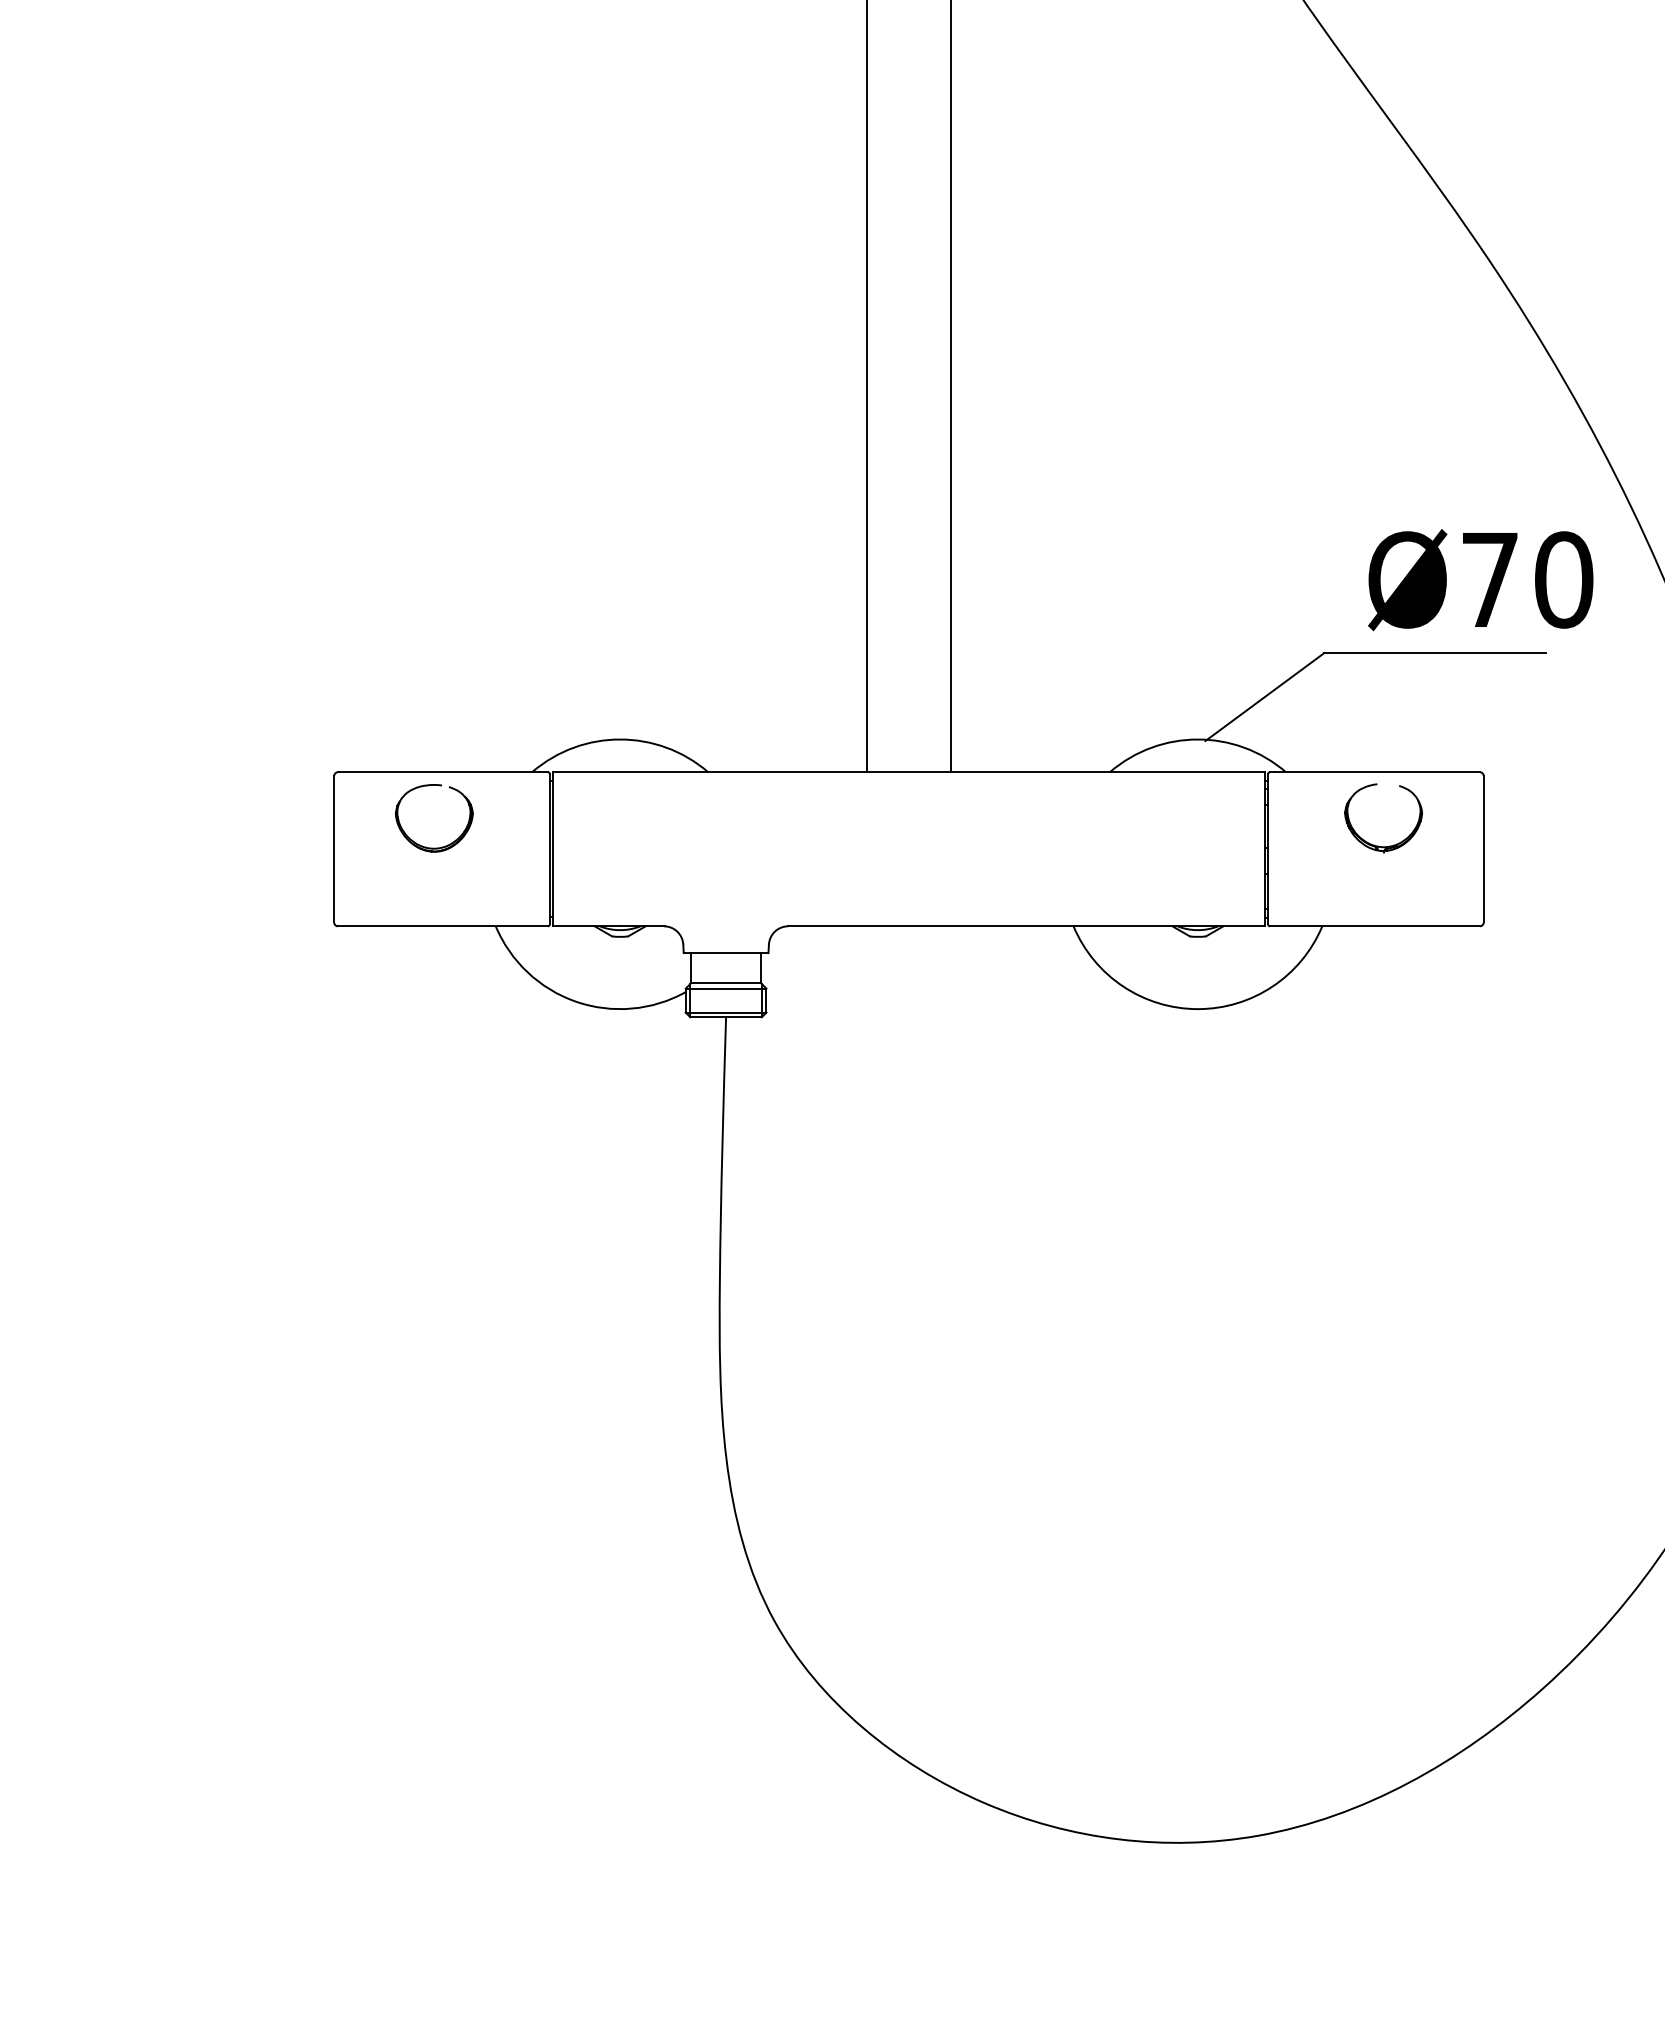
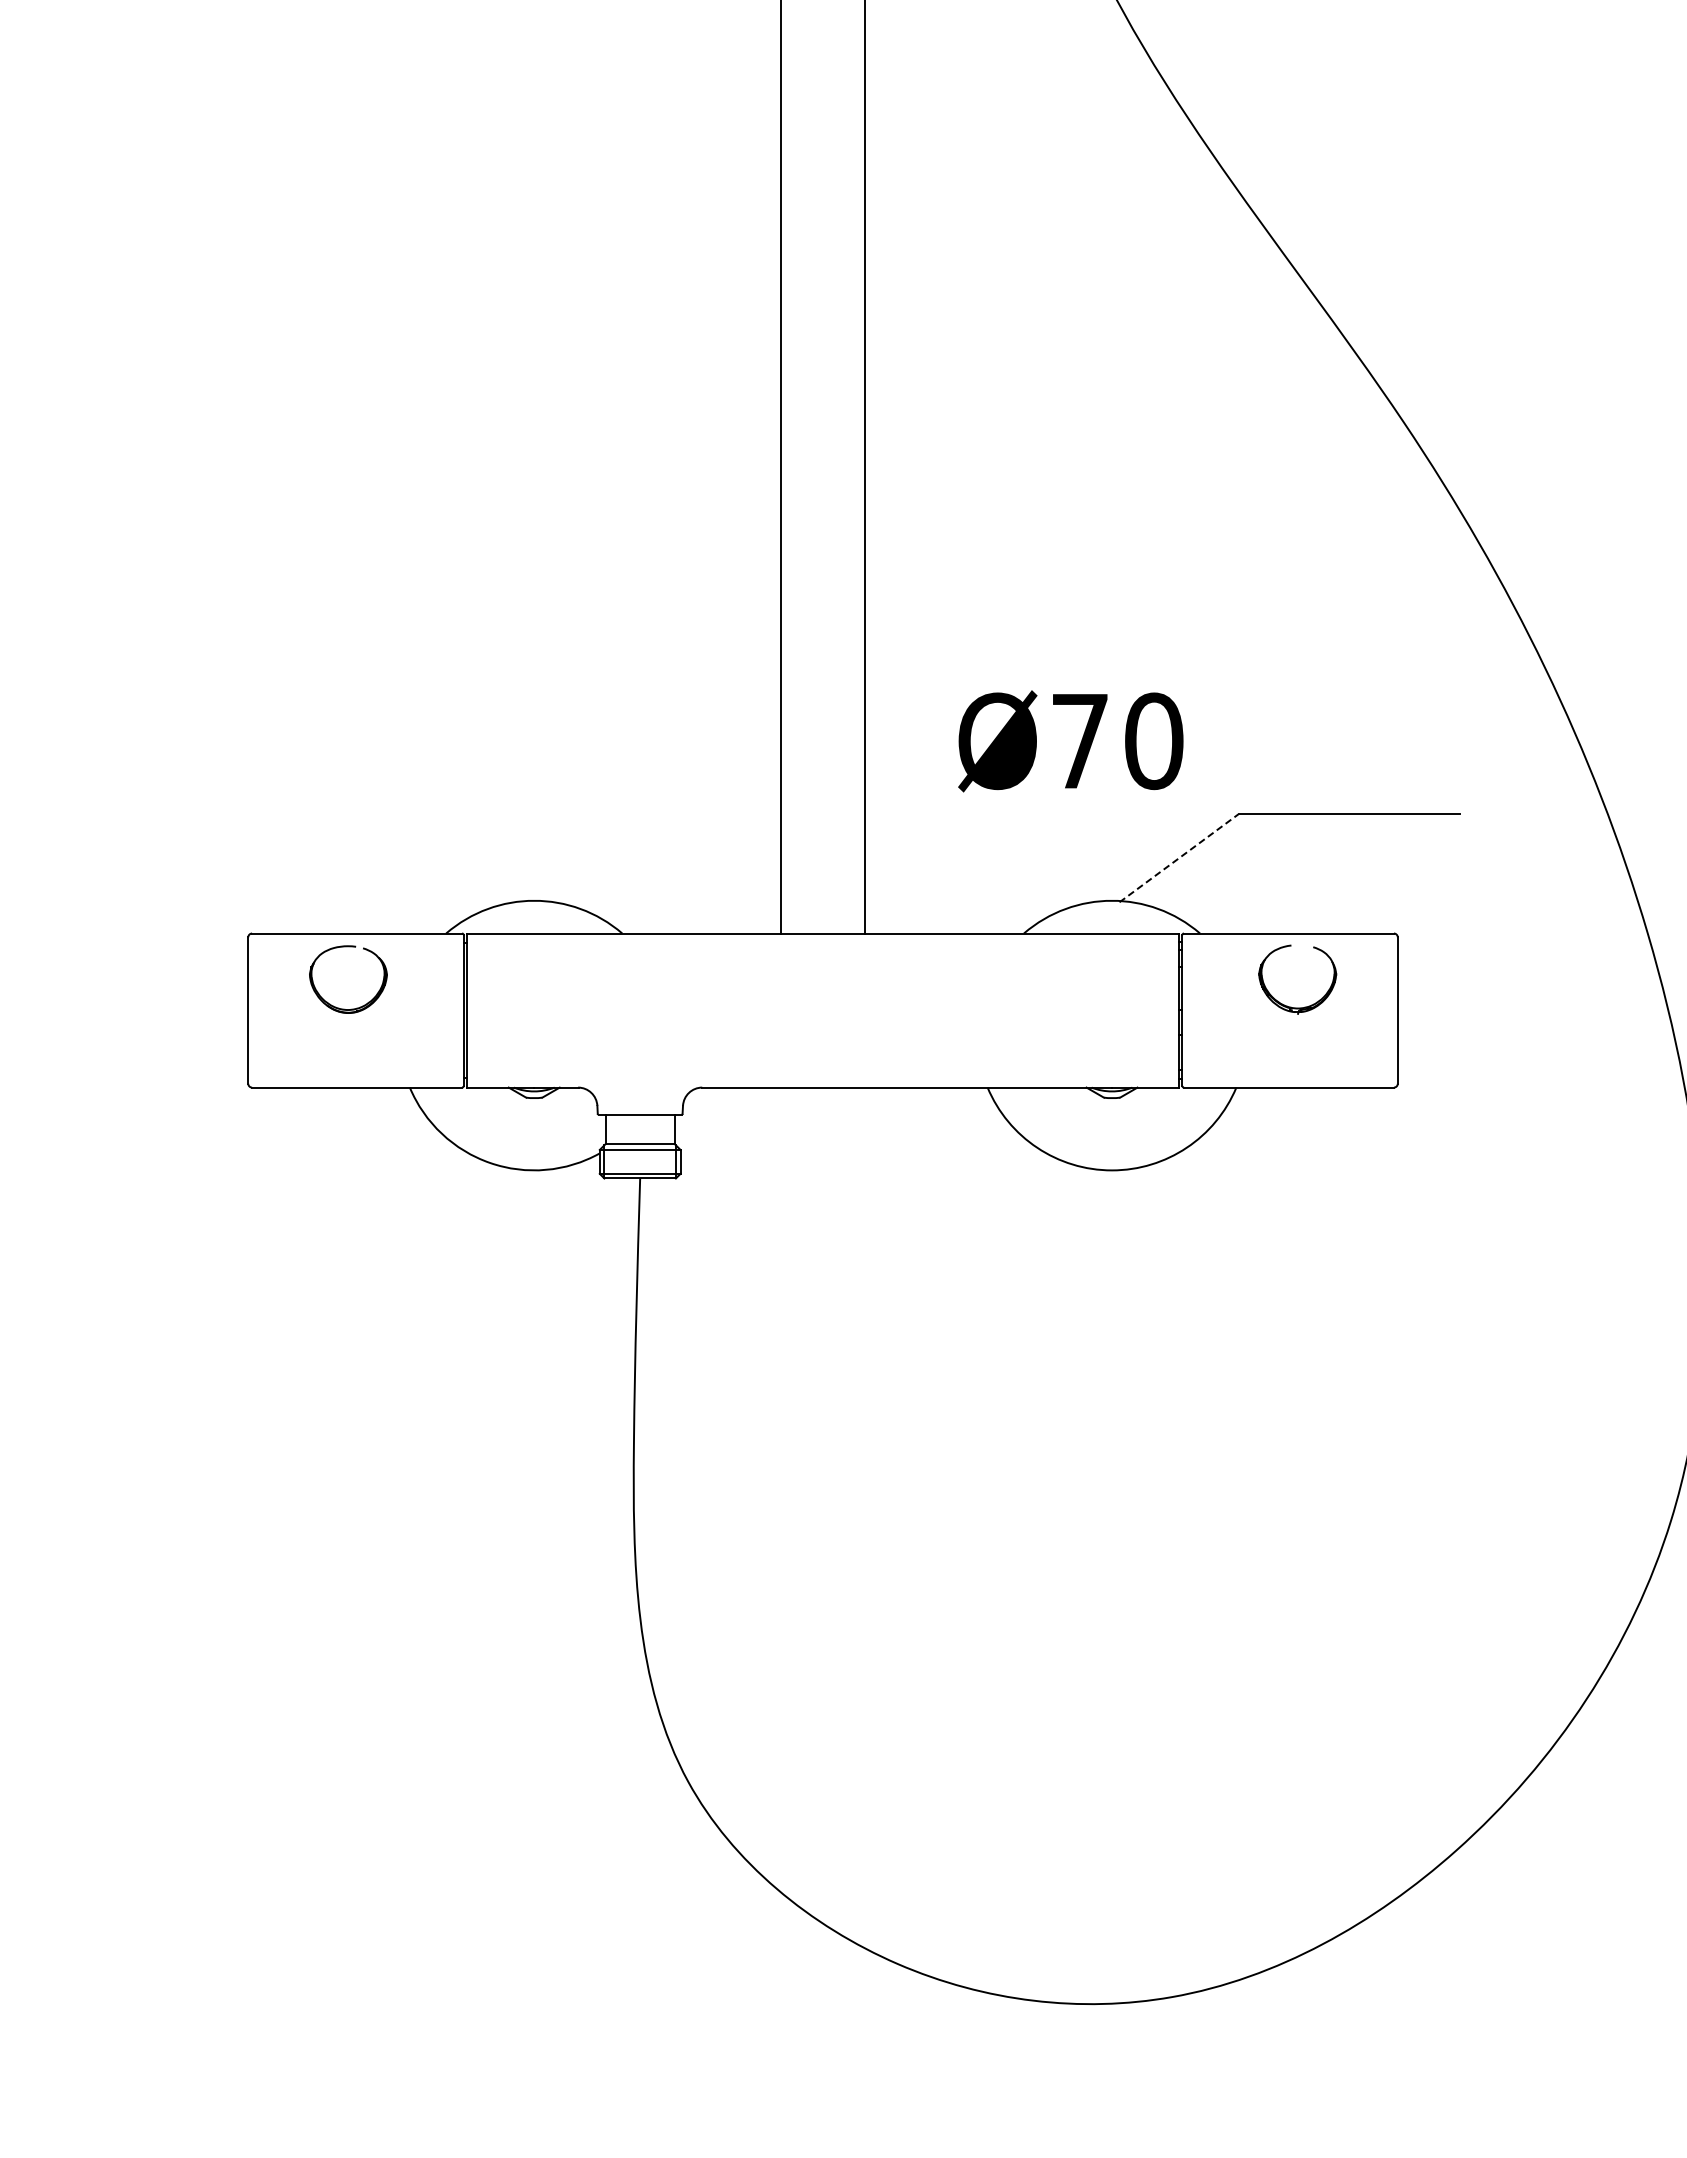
text: (1480, 580) -> (1070, 741), moved
line: (1265, 697) -> (1179, 858), solid -> dashed

